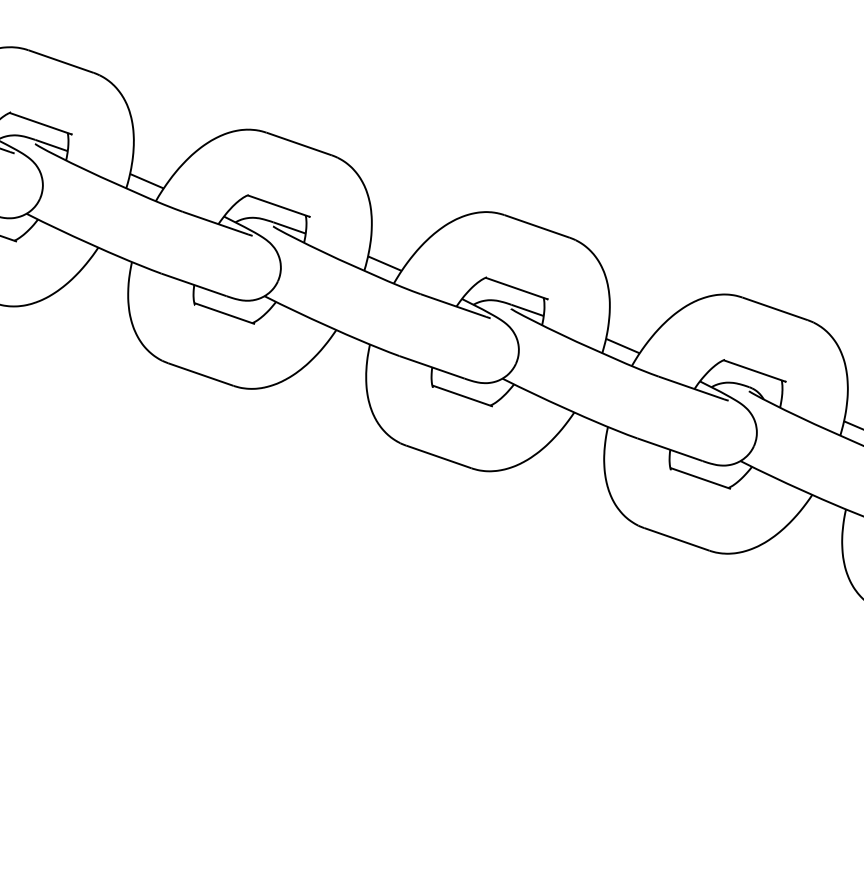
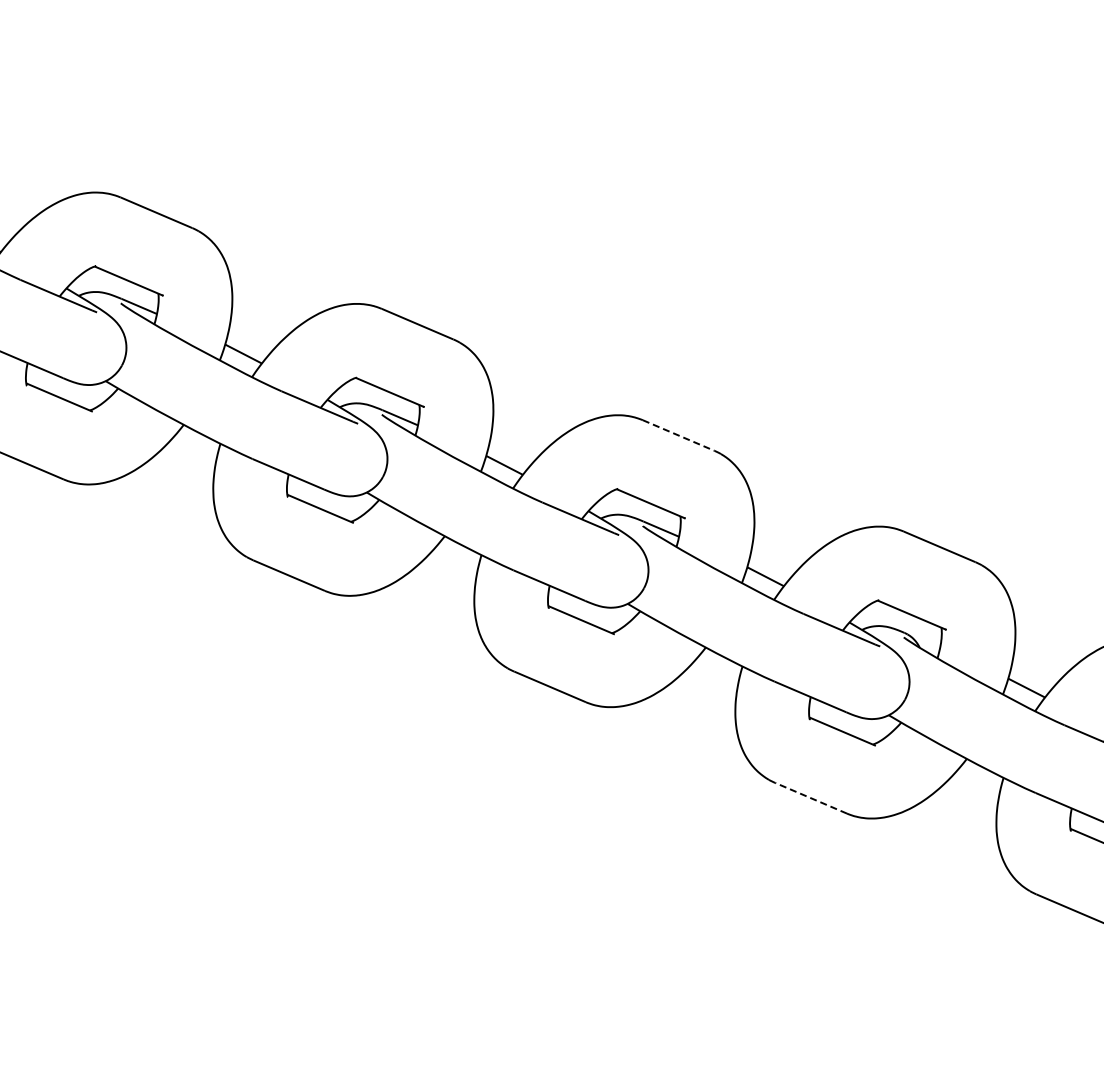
line: (537, 226) -> (678, 435), solid -> dashed
line: (677, 539) -> (811, 798), solid -> dashed

